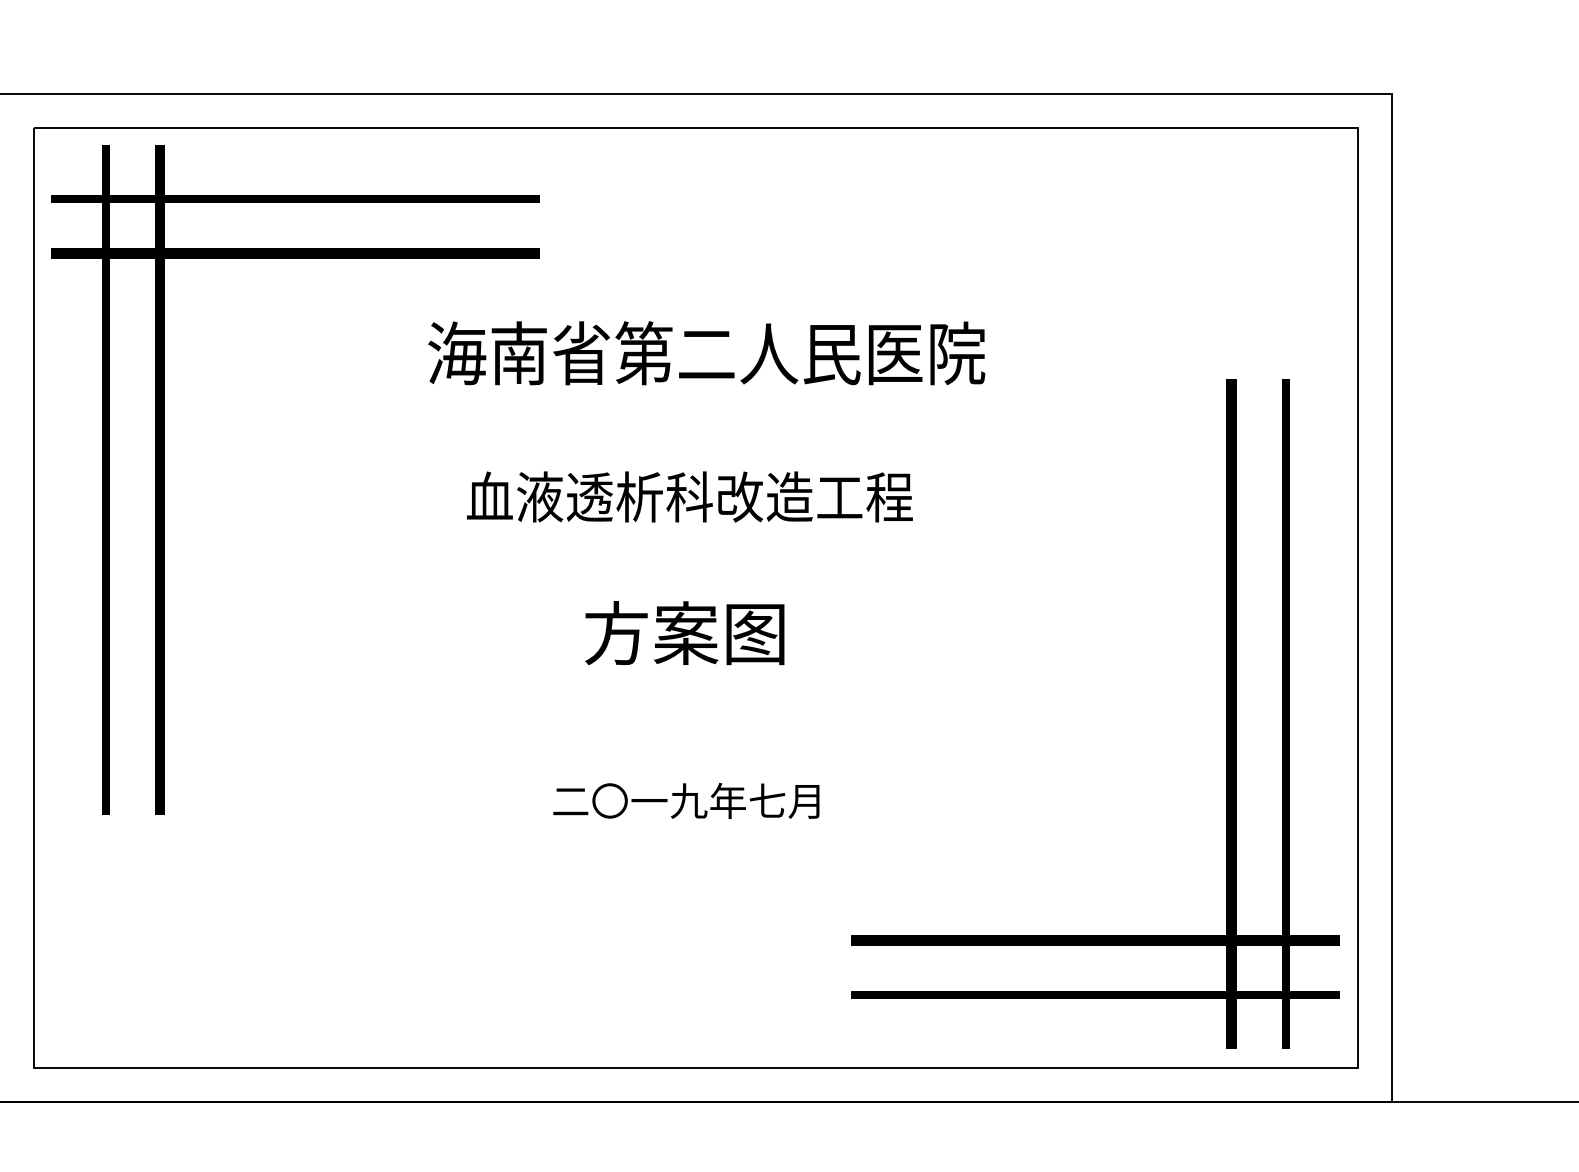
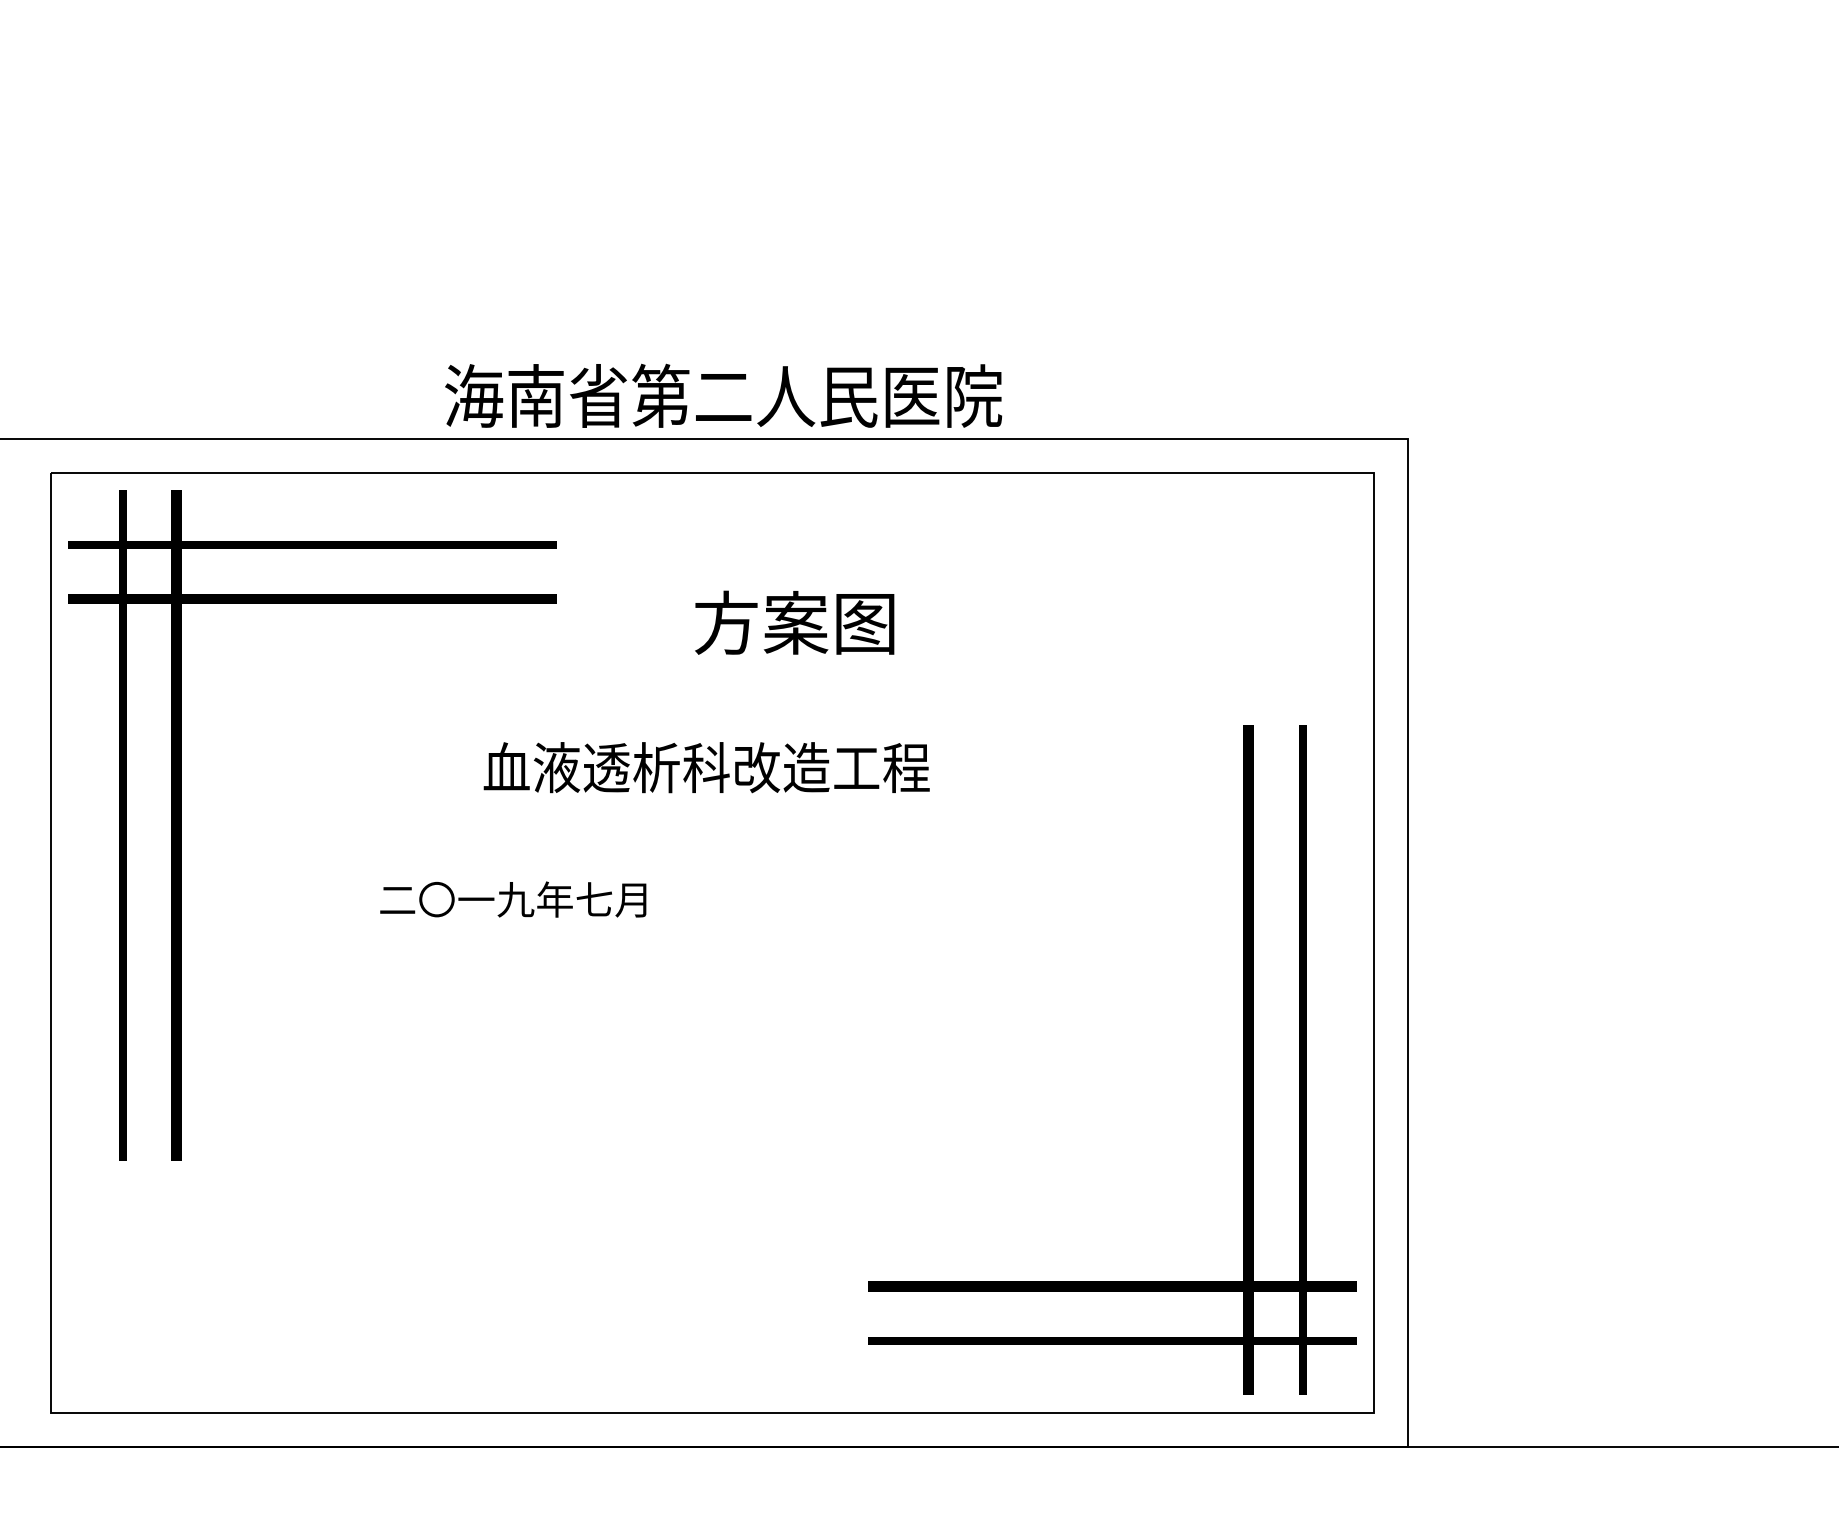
text: (706, 352) -> (723, 395), moved
text: (689, 496) -> (706, 767), moved
text: (684, 632) -> (794, 622), moved
text: (686, 800) -> (513, 899), moved

